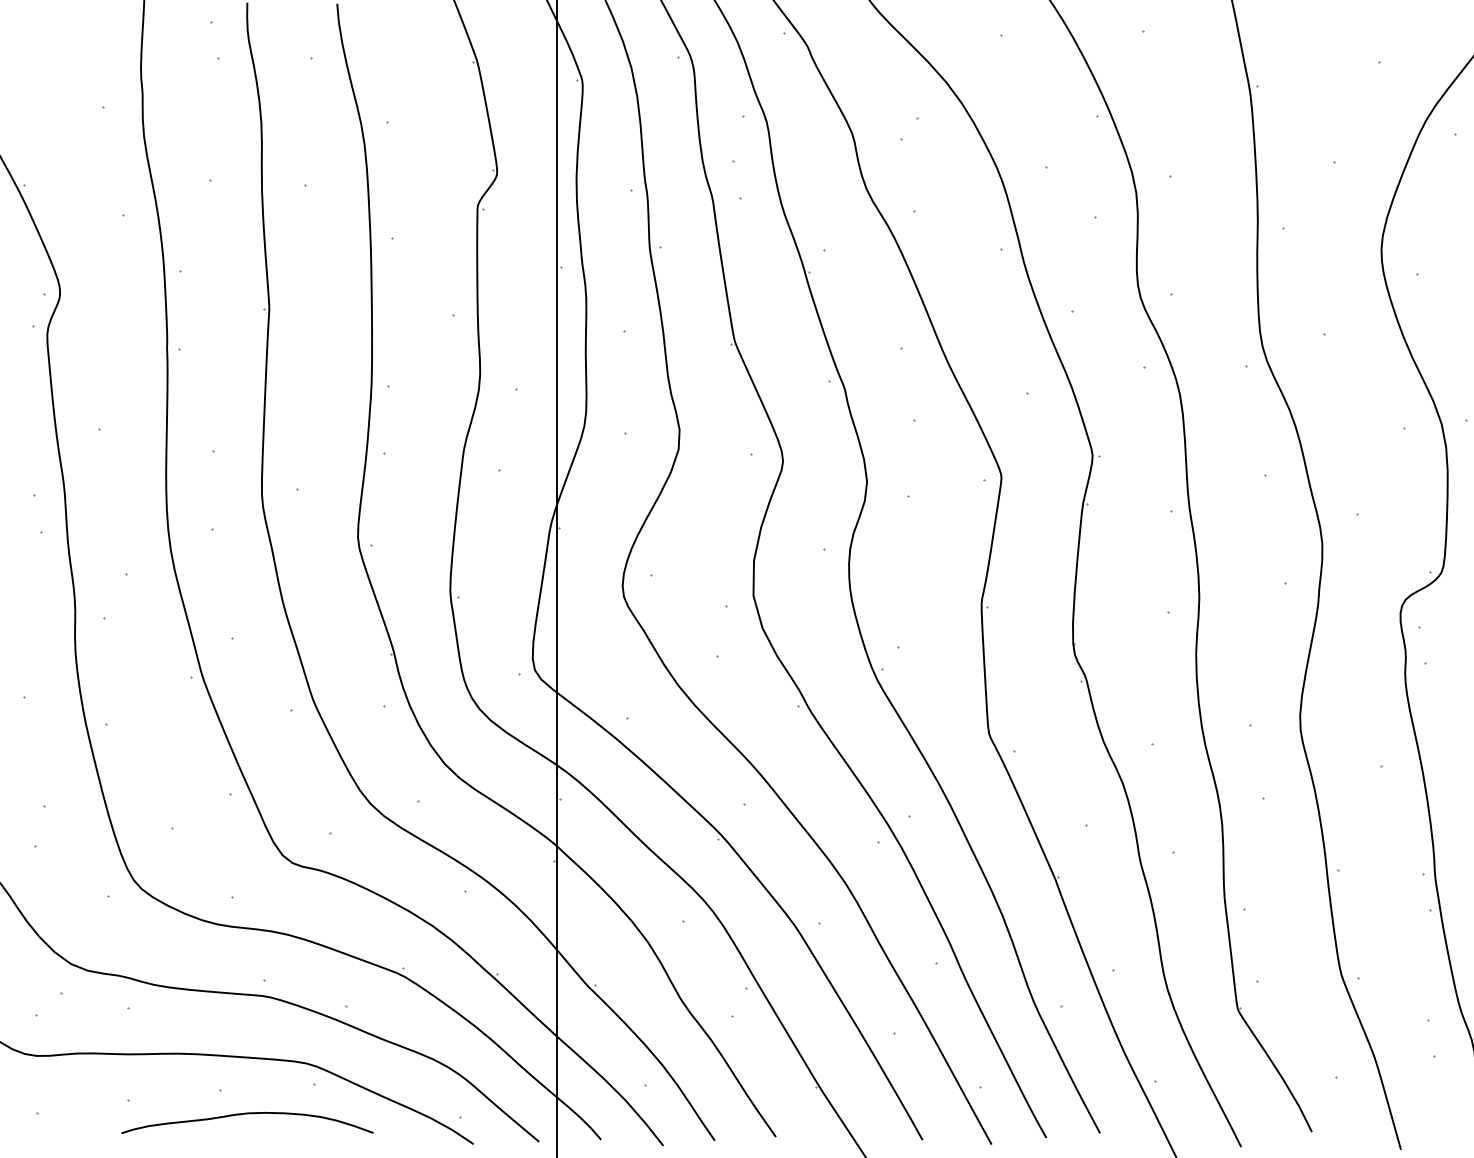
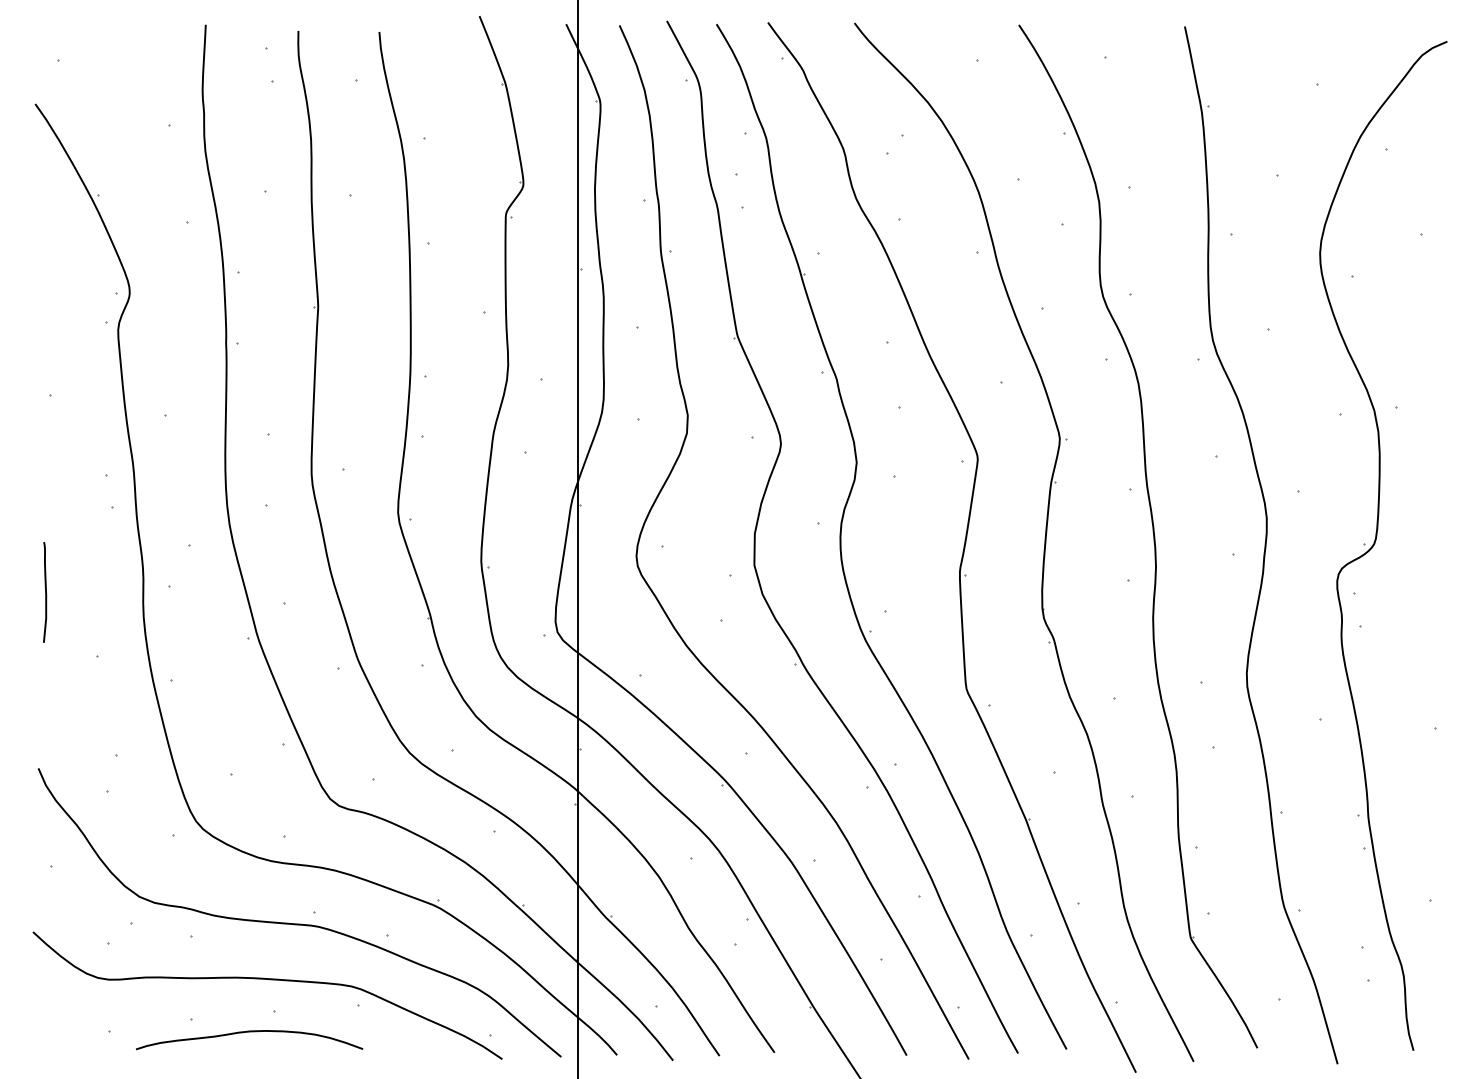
curve: (247, 1114) -> (249, 1032), moved

